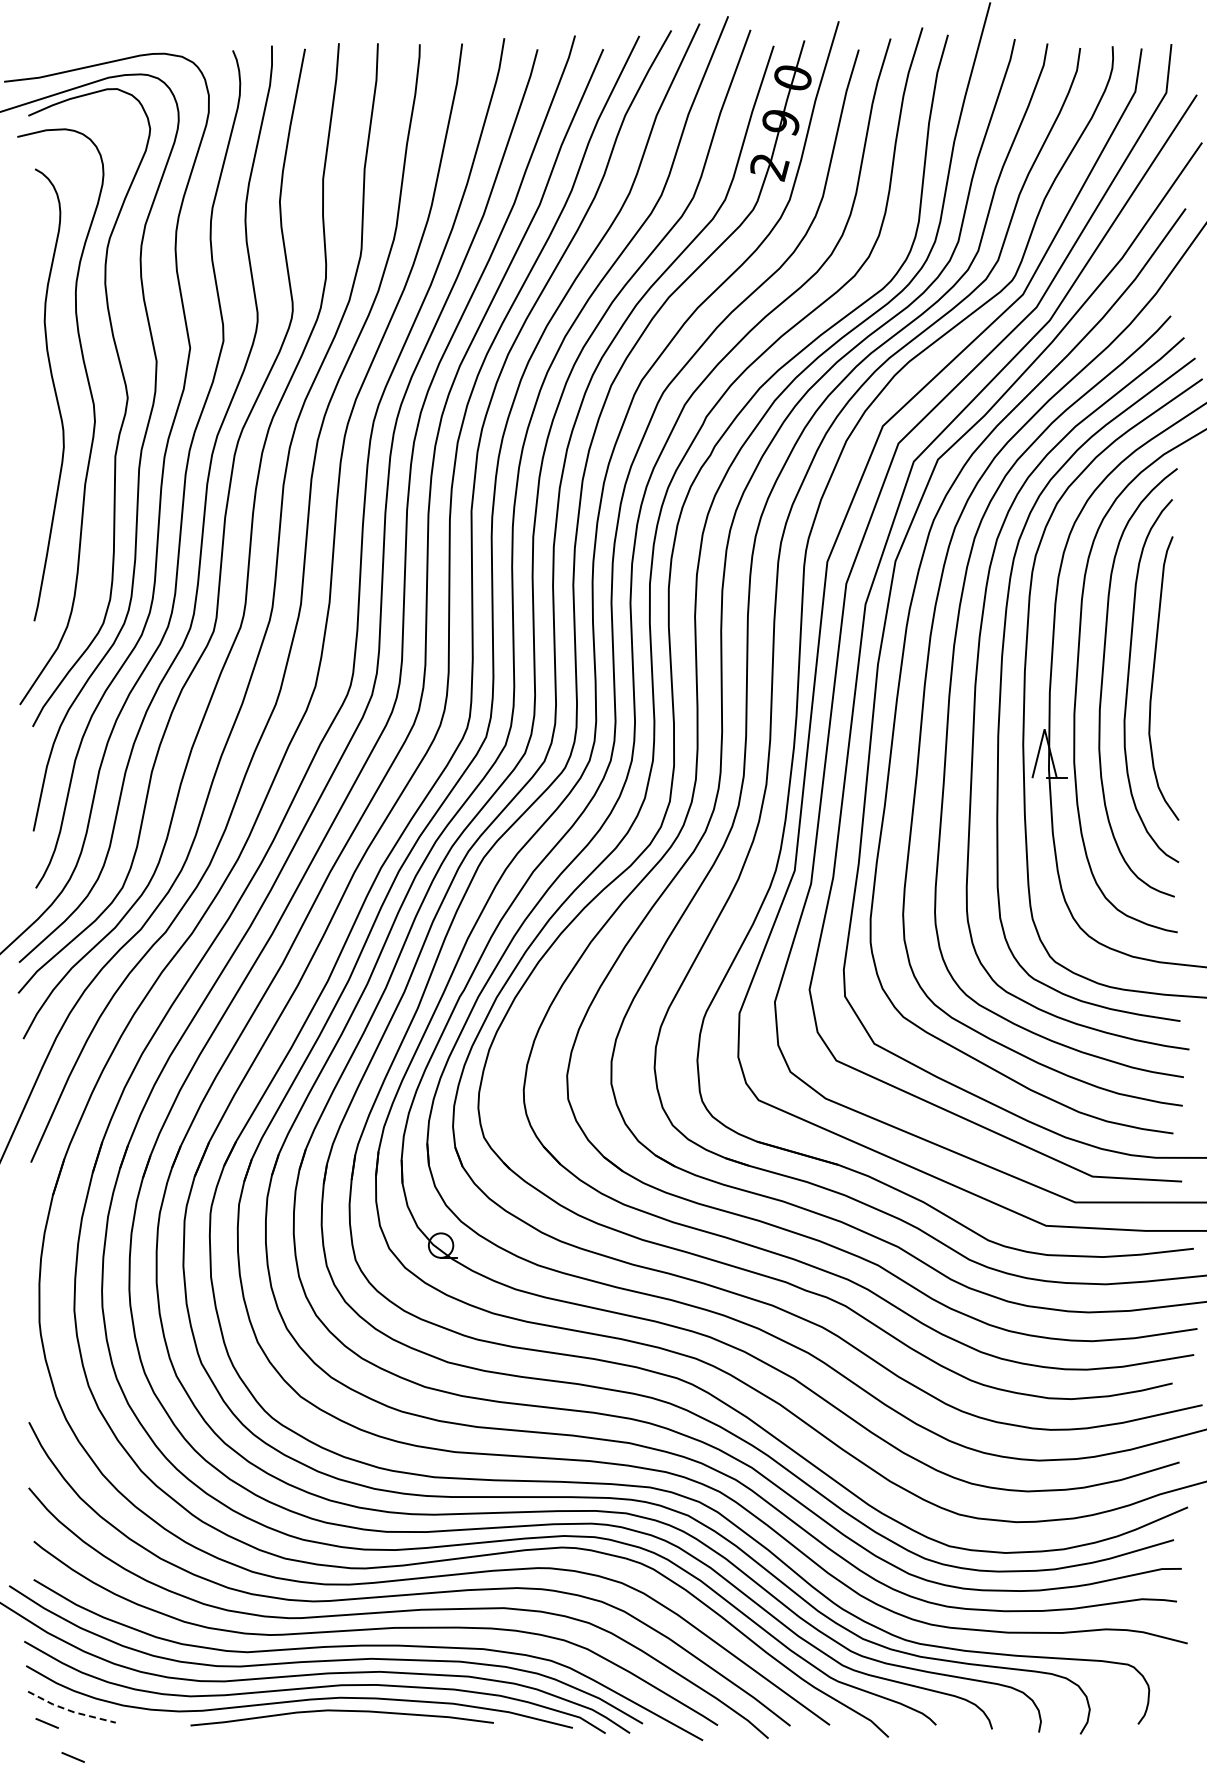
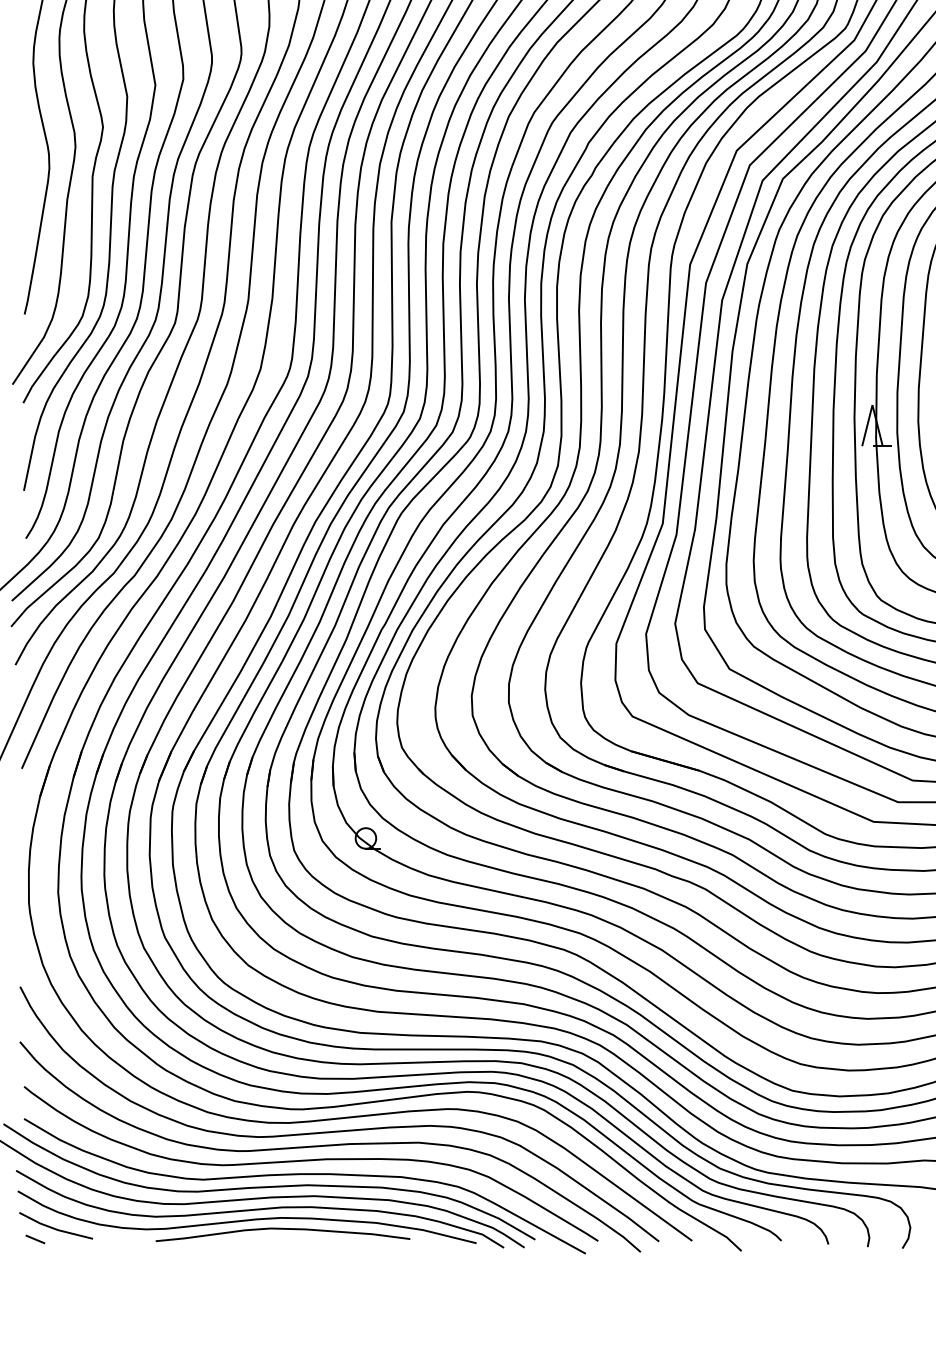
line: (70, 1710) -> (54, 1228), dashed -> solid
line: (72, 1757) -> (56, 1268), removed

